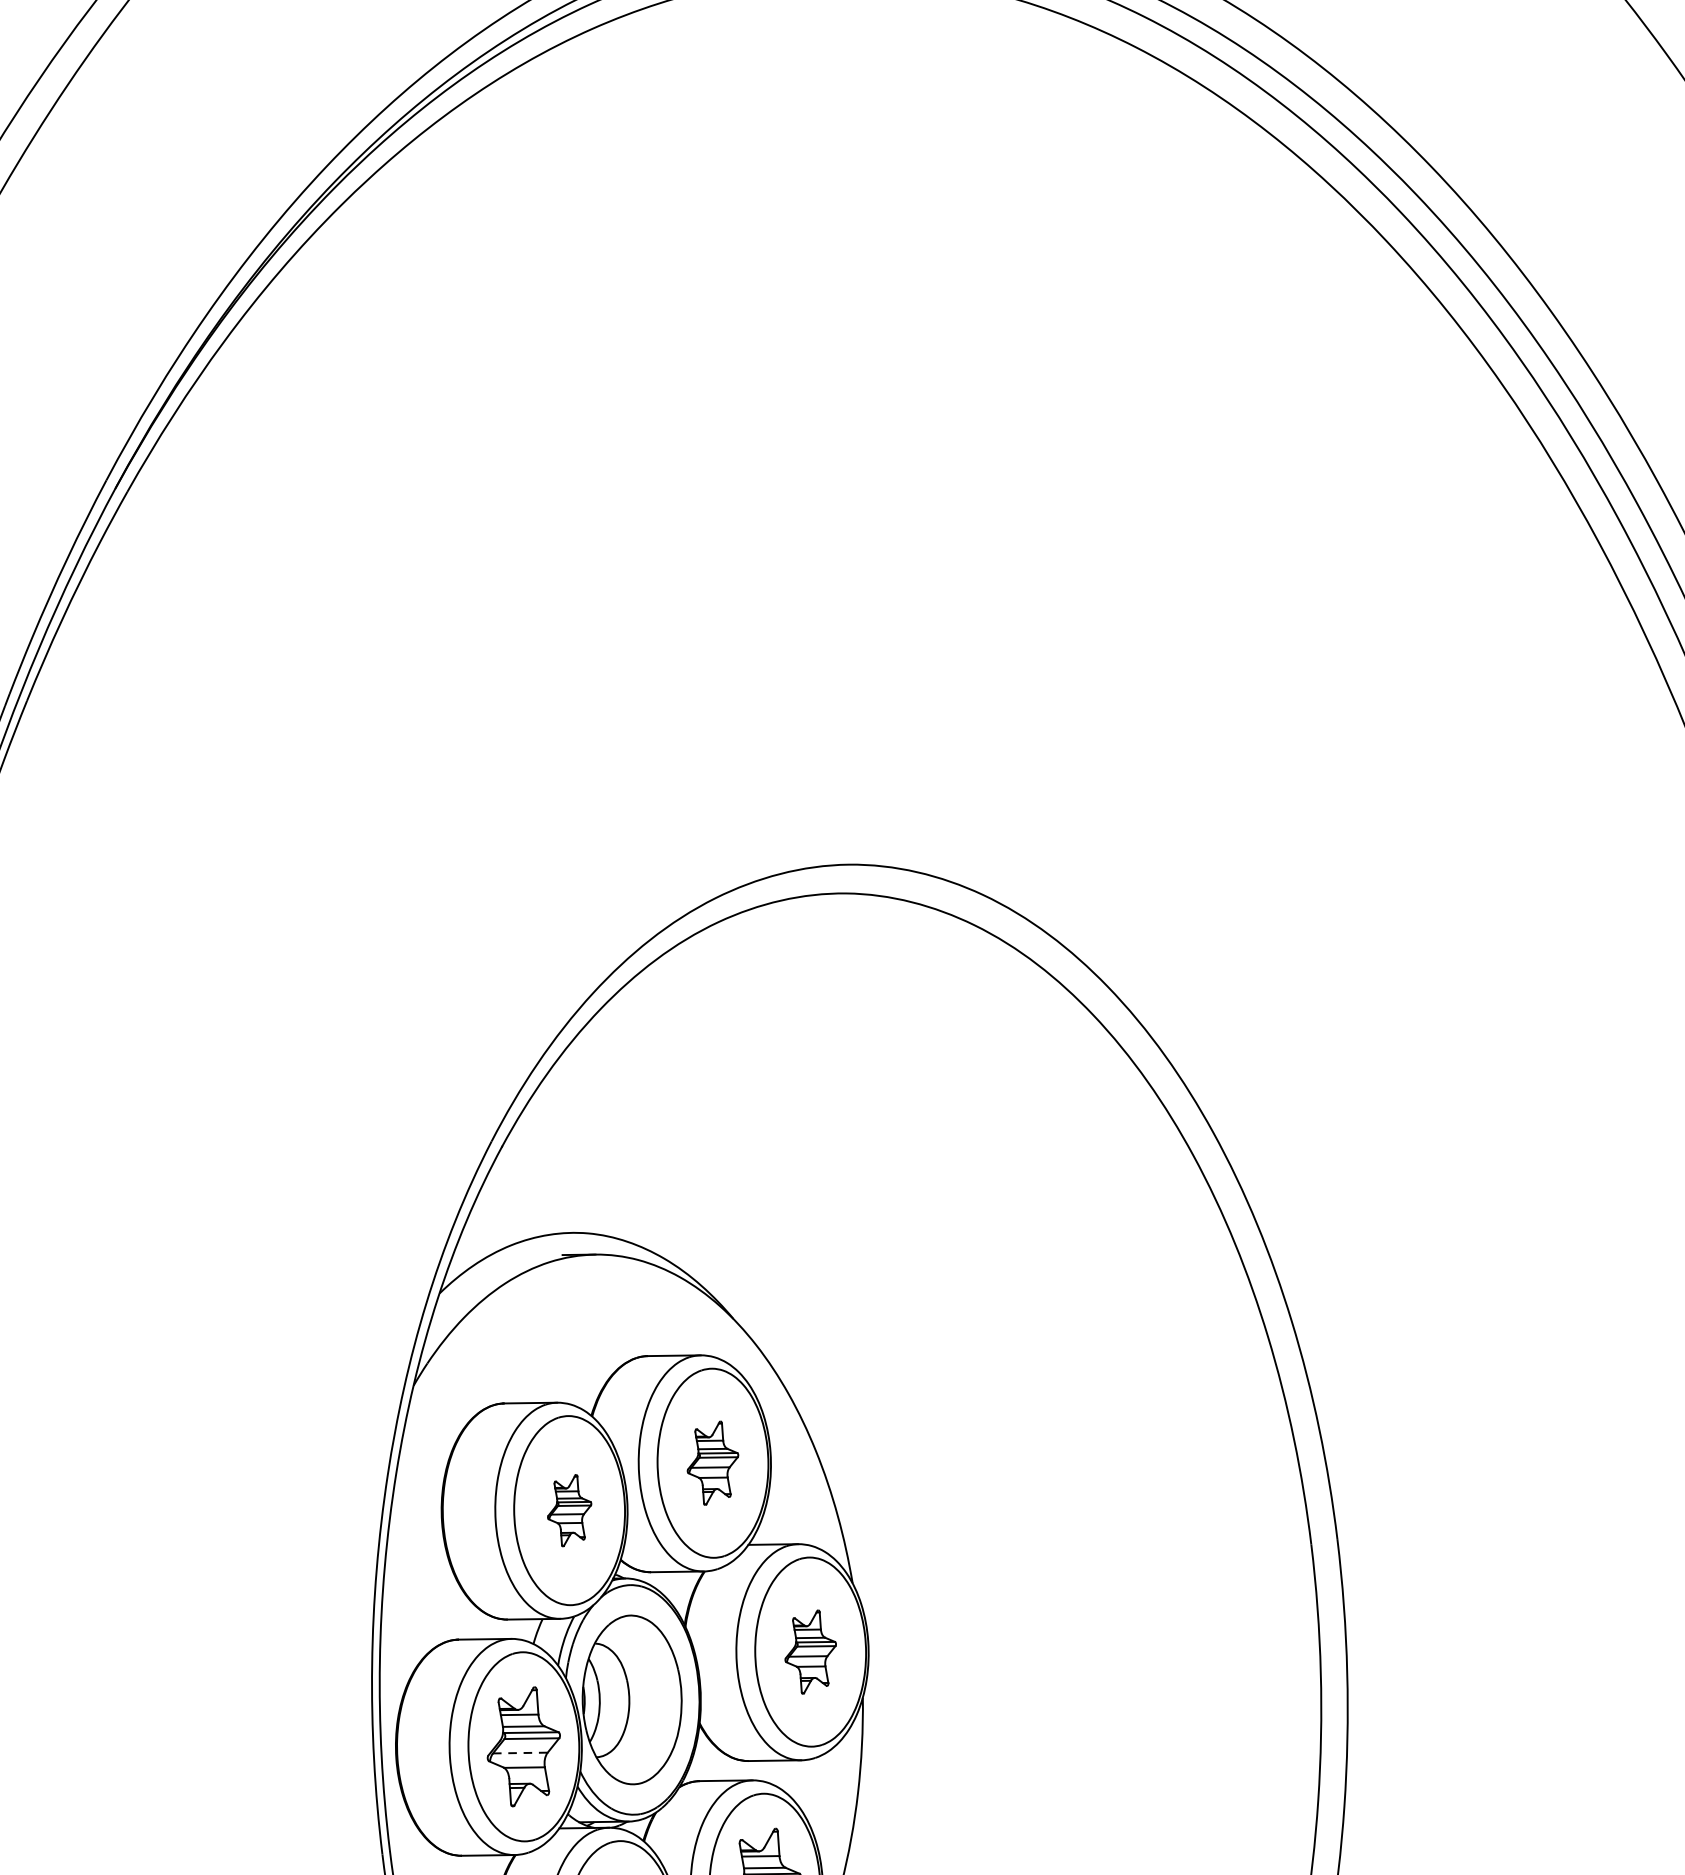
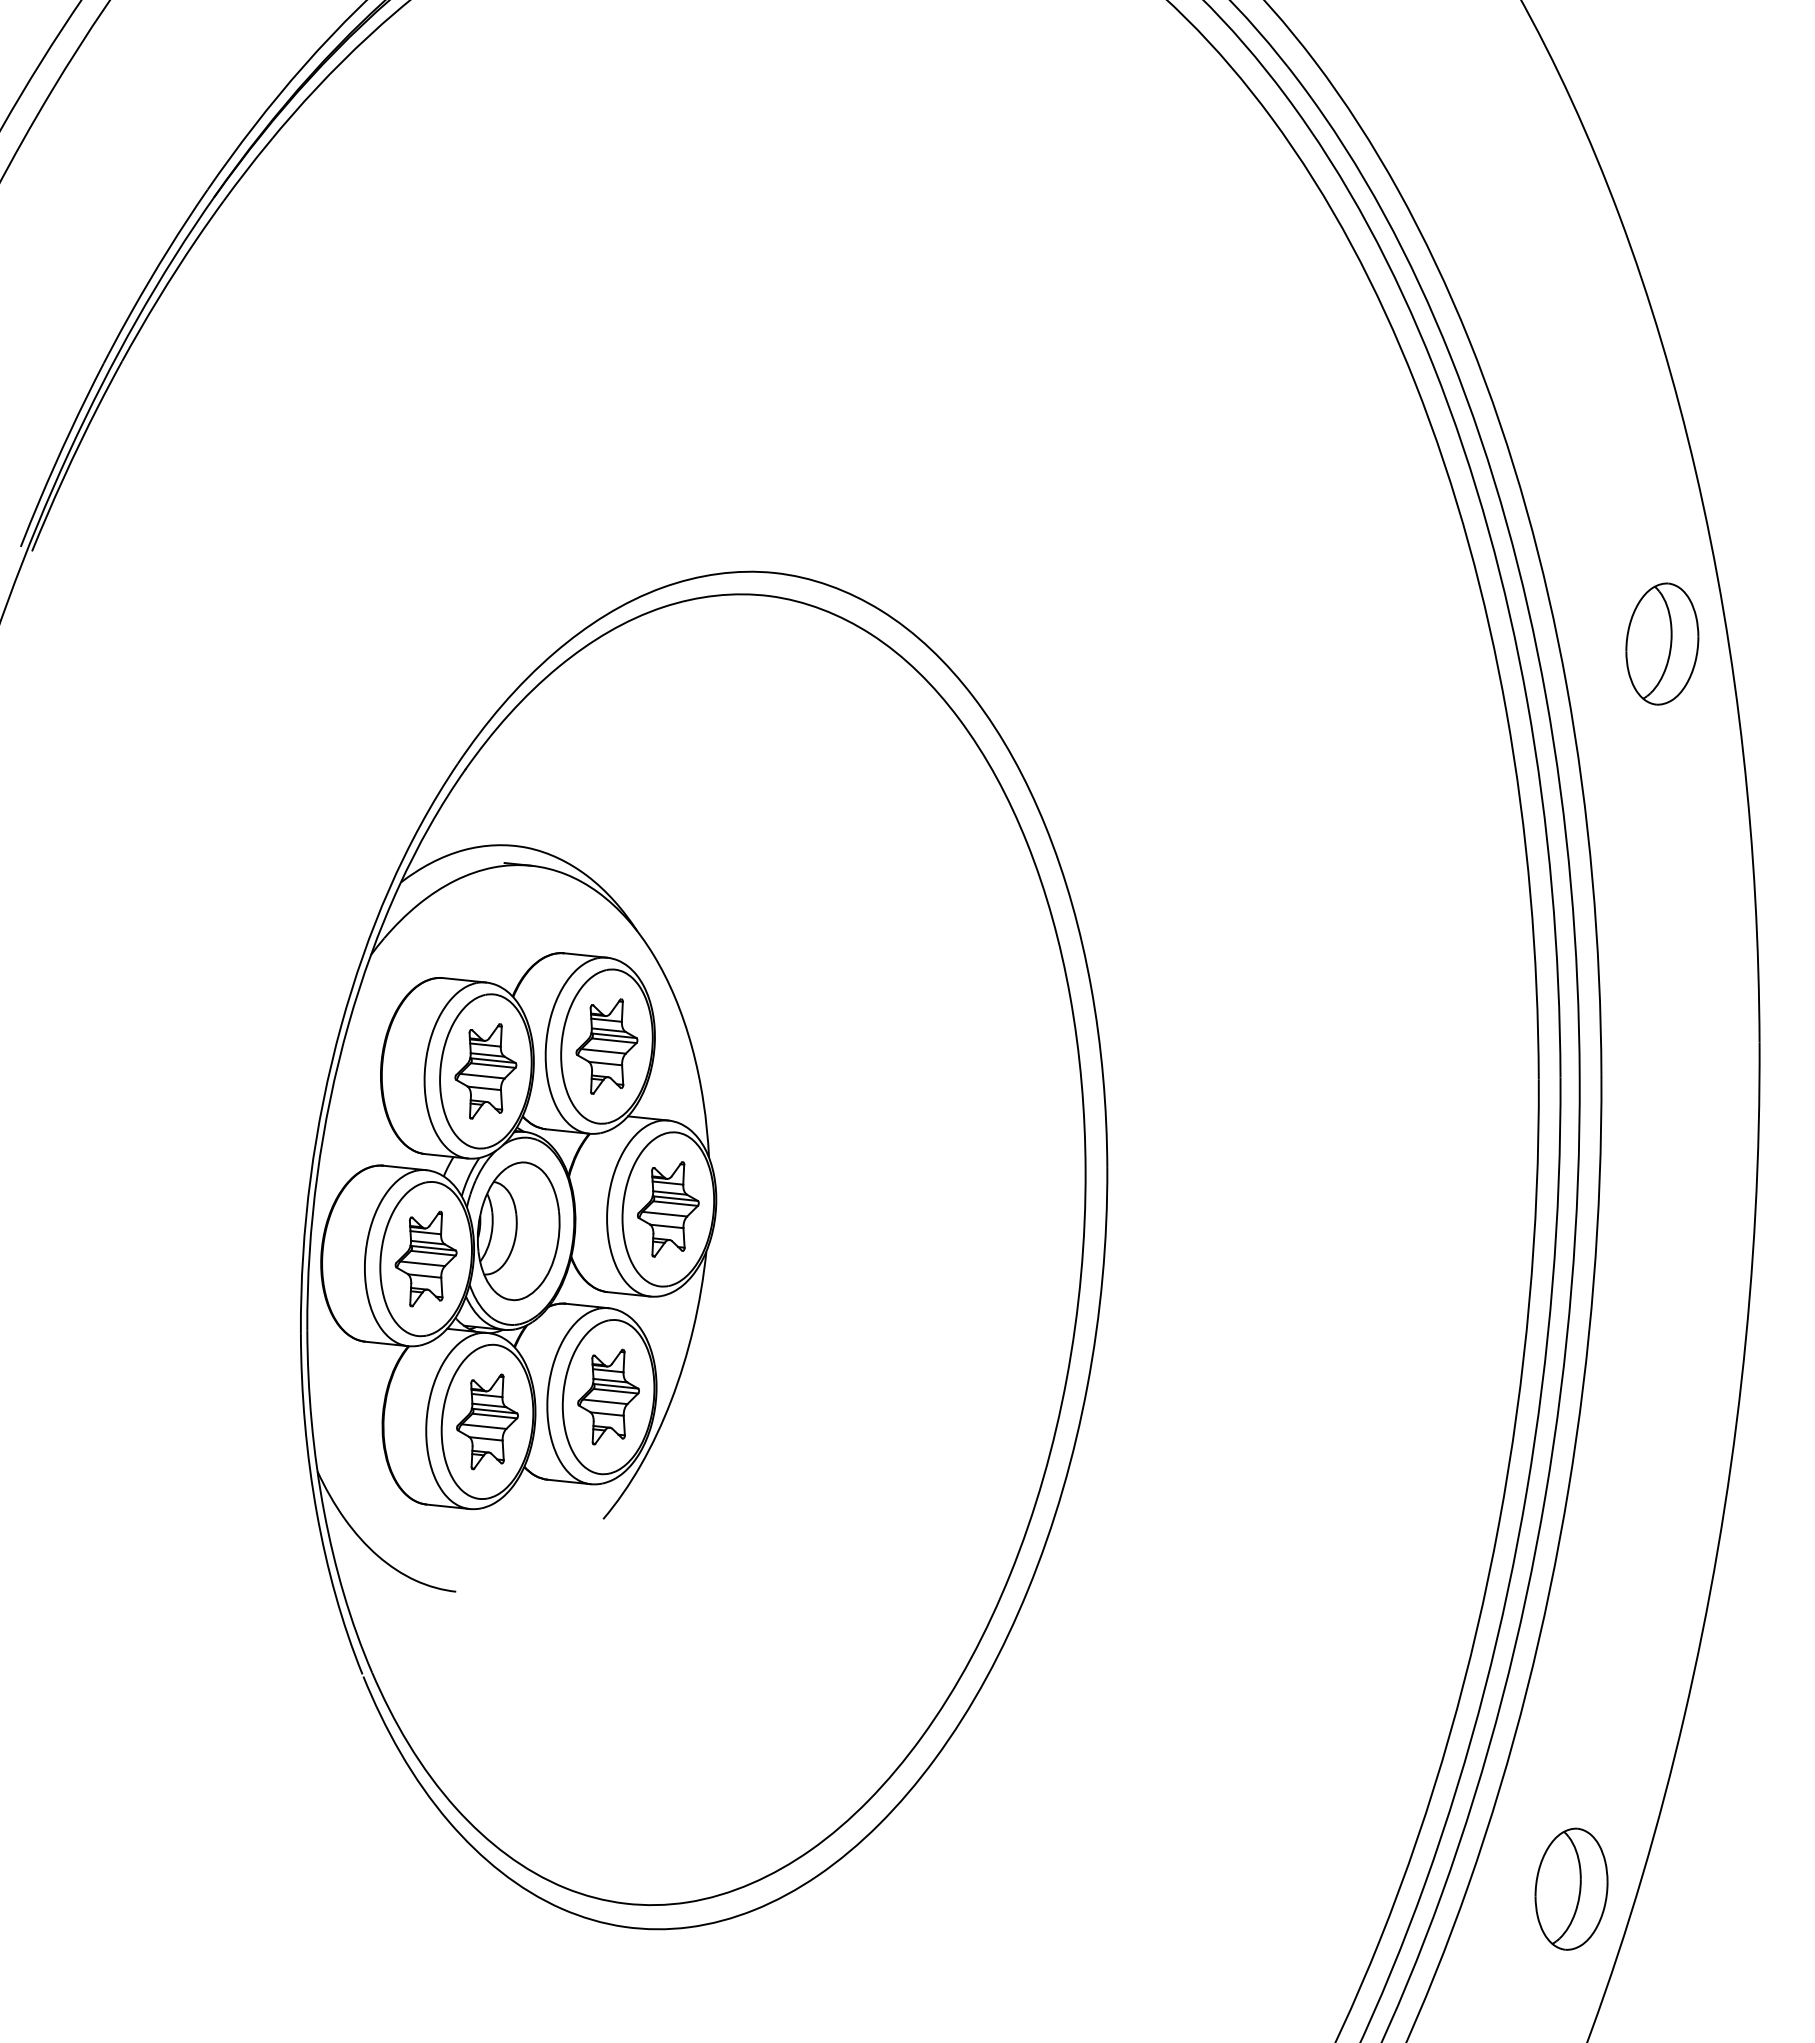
part: (712, 1463) -> (606, 1046), size x1.43
part: (569, 1510) -> (485, 1071), size x1.67
part: (810, 1652) -> (668, 1209), size x1.43
line: (521, 1752) -> (423, 1263), dashed -> solid

